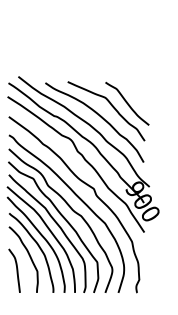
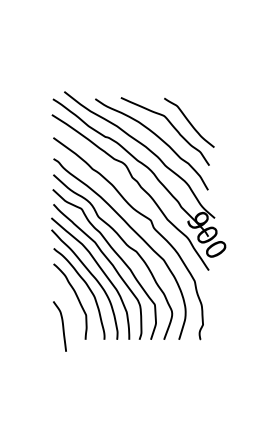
curve: (16, 270) -> (62, 326), moved

